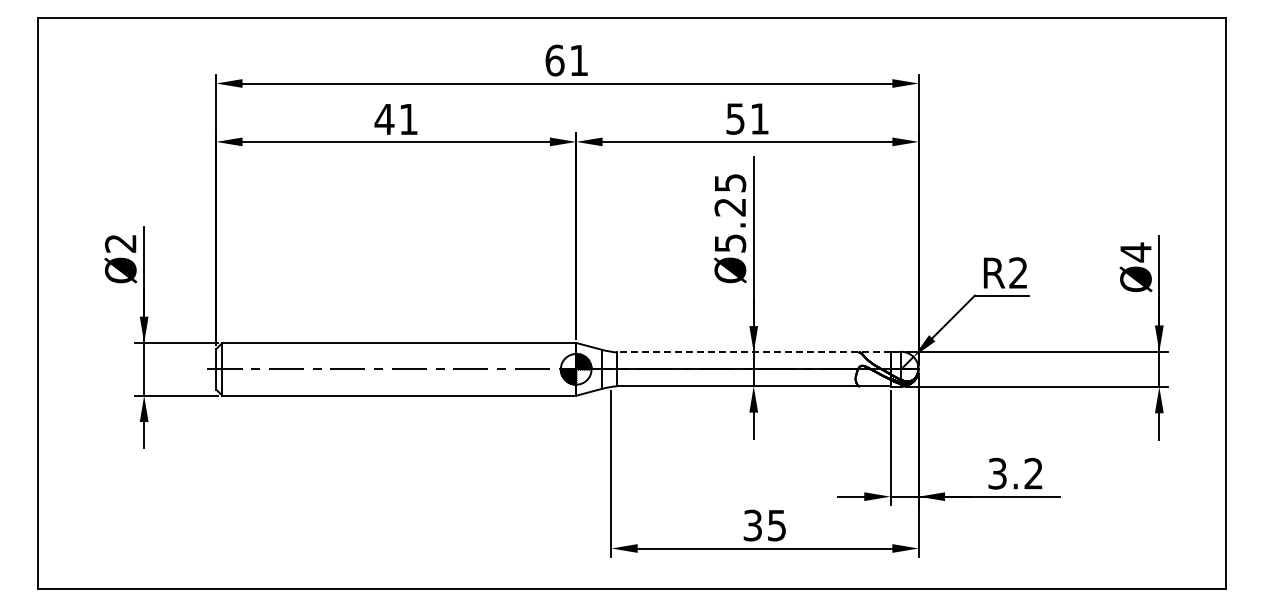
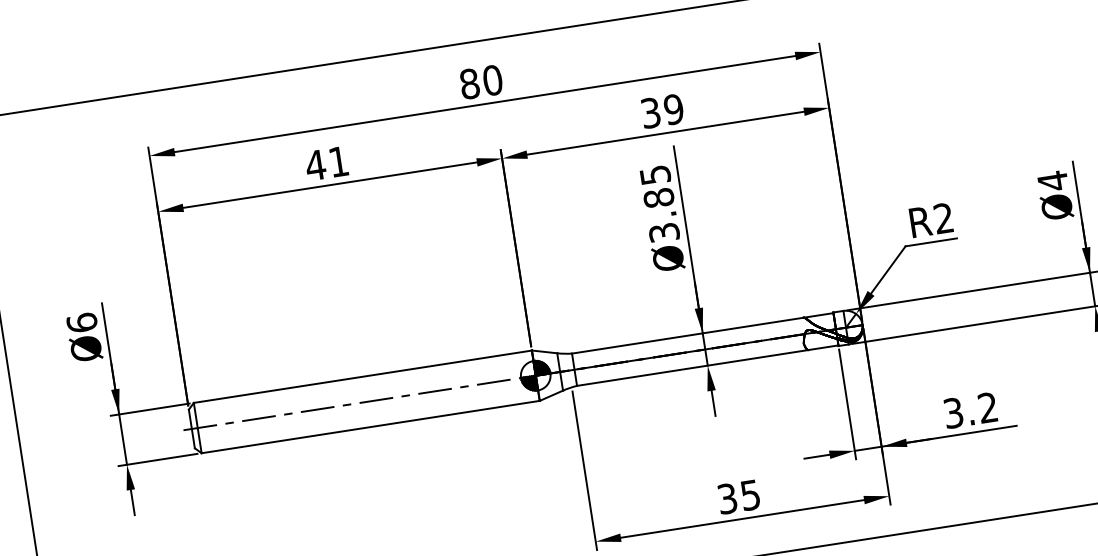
text: (566, 60) -> (480, 82), 61 -> 80
text: (748, 118) -> (663, 110), 51 -> 39
text: (730, 224) -> (661, 214), Ø5.25 -> Ø3.85
text: (120, 242) -> (81, 321), Ø2 -> Ø6
line: (753, 352) -> (702, 333), dashed -> solid

